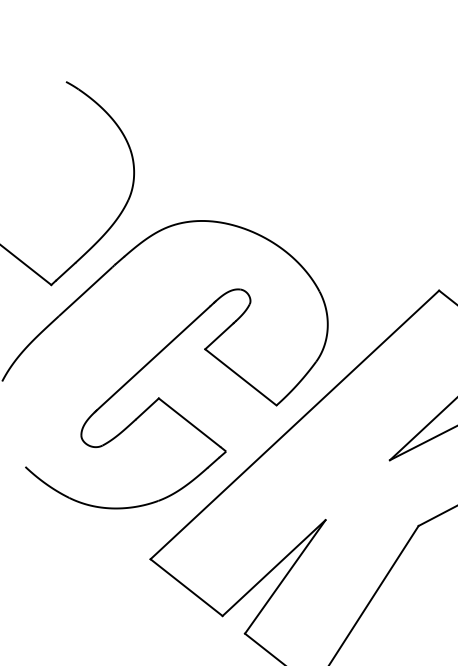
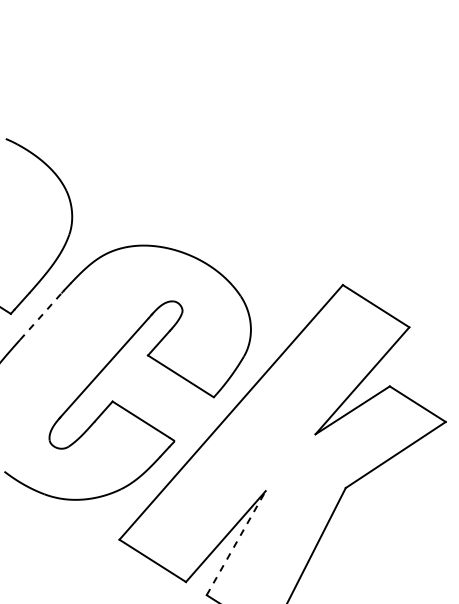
line: (85, 291) -> (40, 316), solid -> dashed
line: (285, 577) -> (236, 543), solid -> dashed

